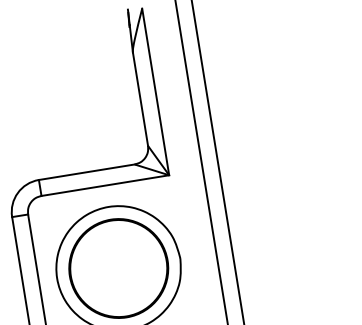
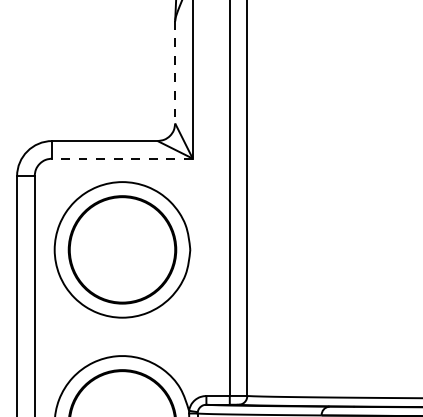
line: (140, 99) -> (175, 72), solid -> dashed
line: (105, 185) -> (122, 158), solid -> dashed

